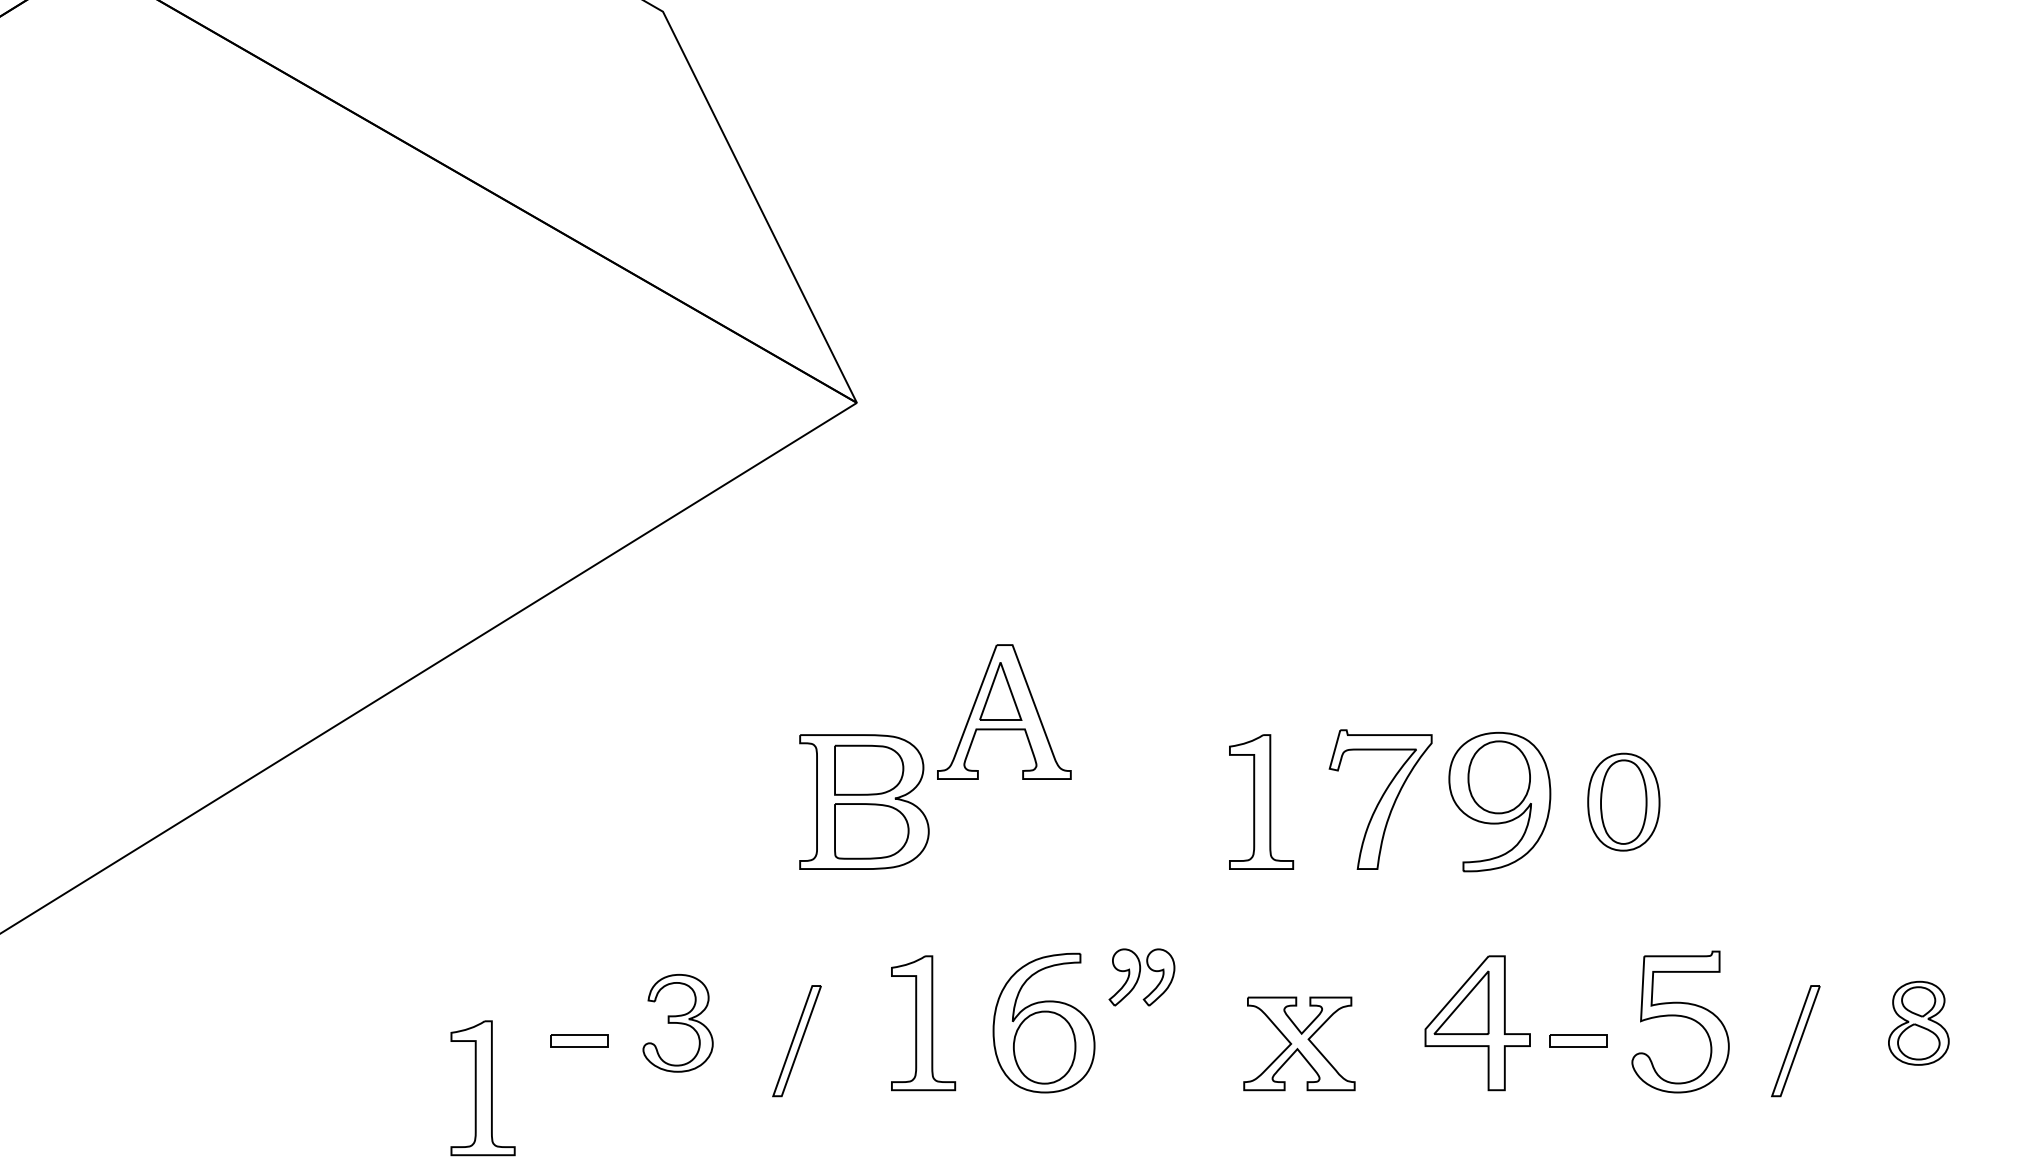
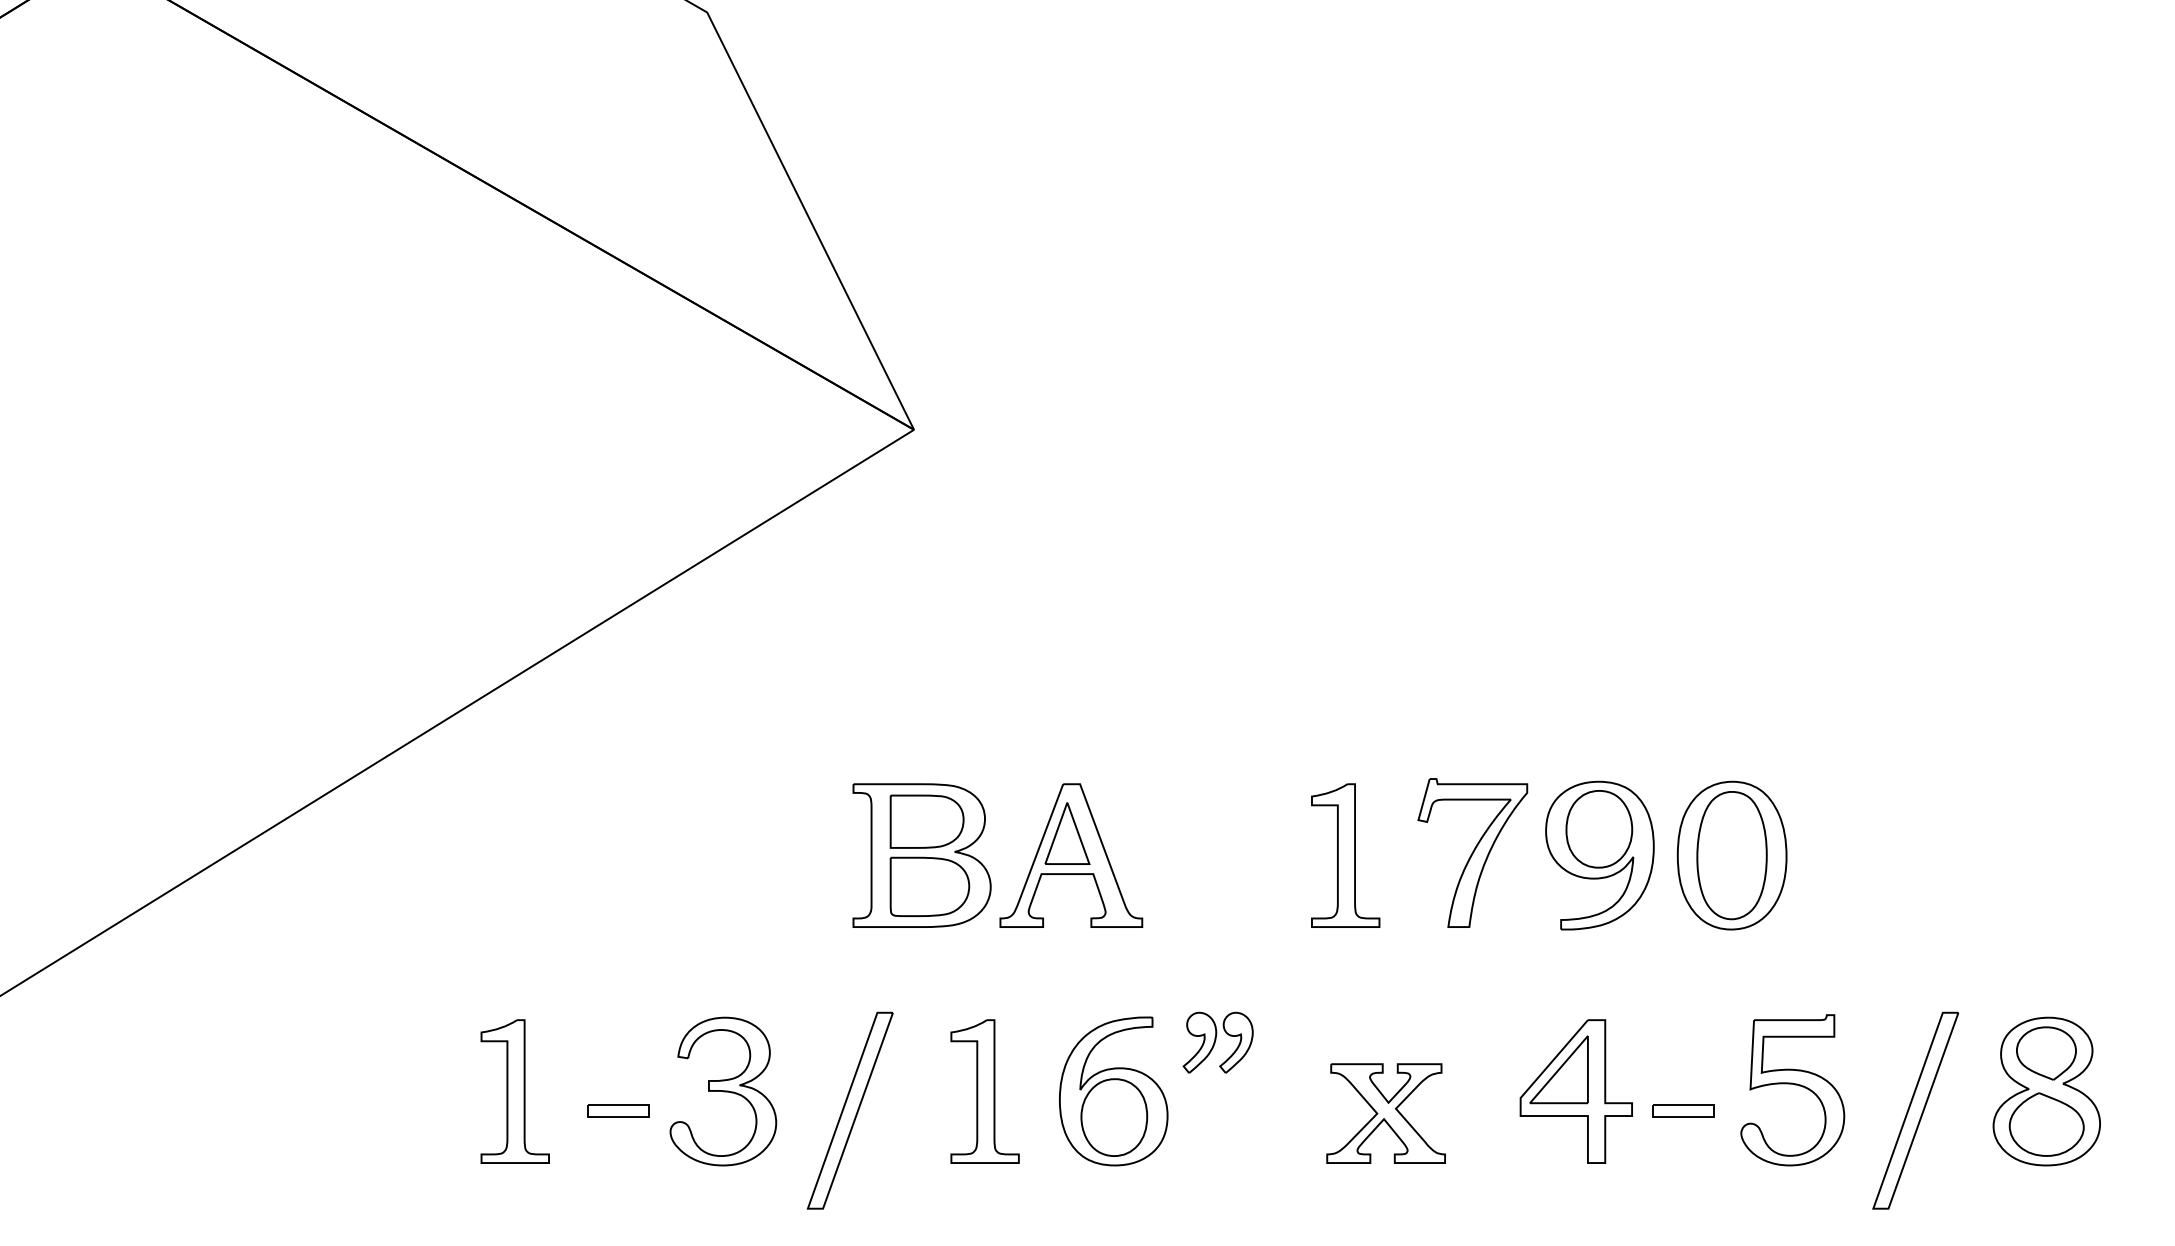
part: (1004, 711) -> (1071, 855), moved
part: (1623, 802) -> (1731, 856), size x1.43
part: (677, 1023) -> (722, 1091), size x1.43
part: (1918, 1023) -> (2046, 1091), size x1.67
part: (796, 1040) -> (849, 1109), size x1.67
part: (1795, 1040) -> (1915, 1109), size x1.67
part: (482, 1088) -> (514, 1091), moved

